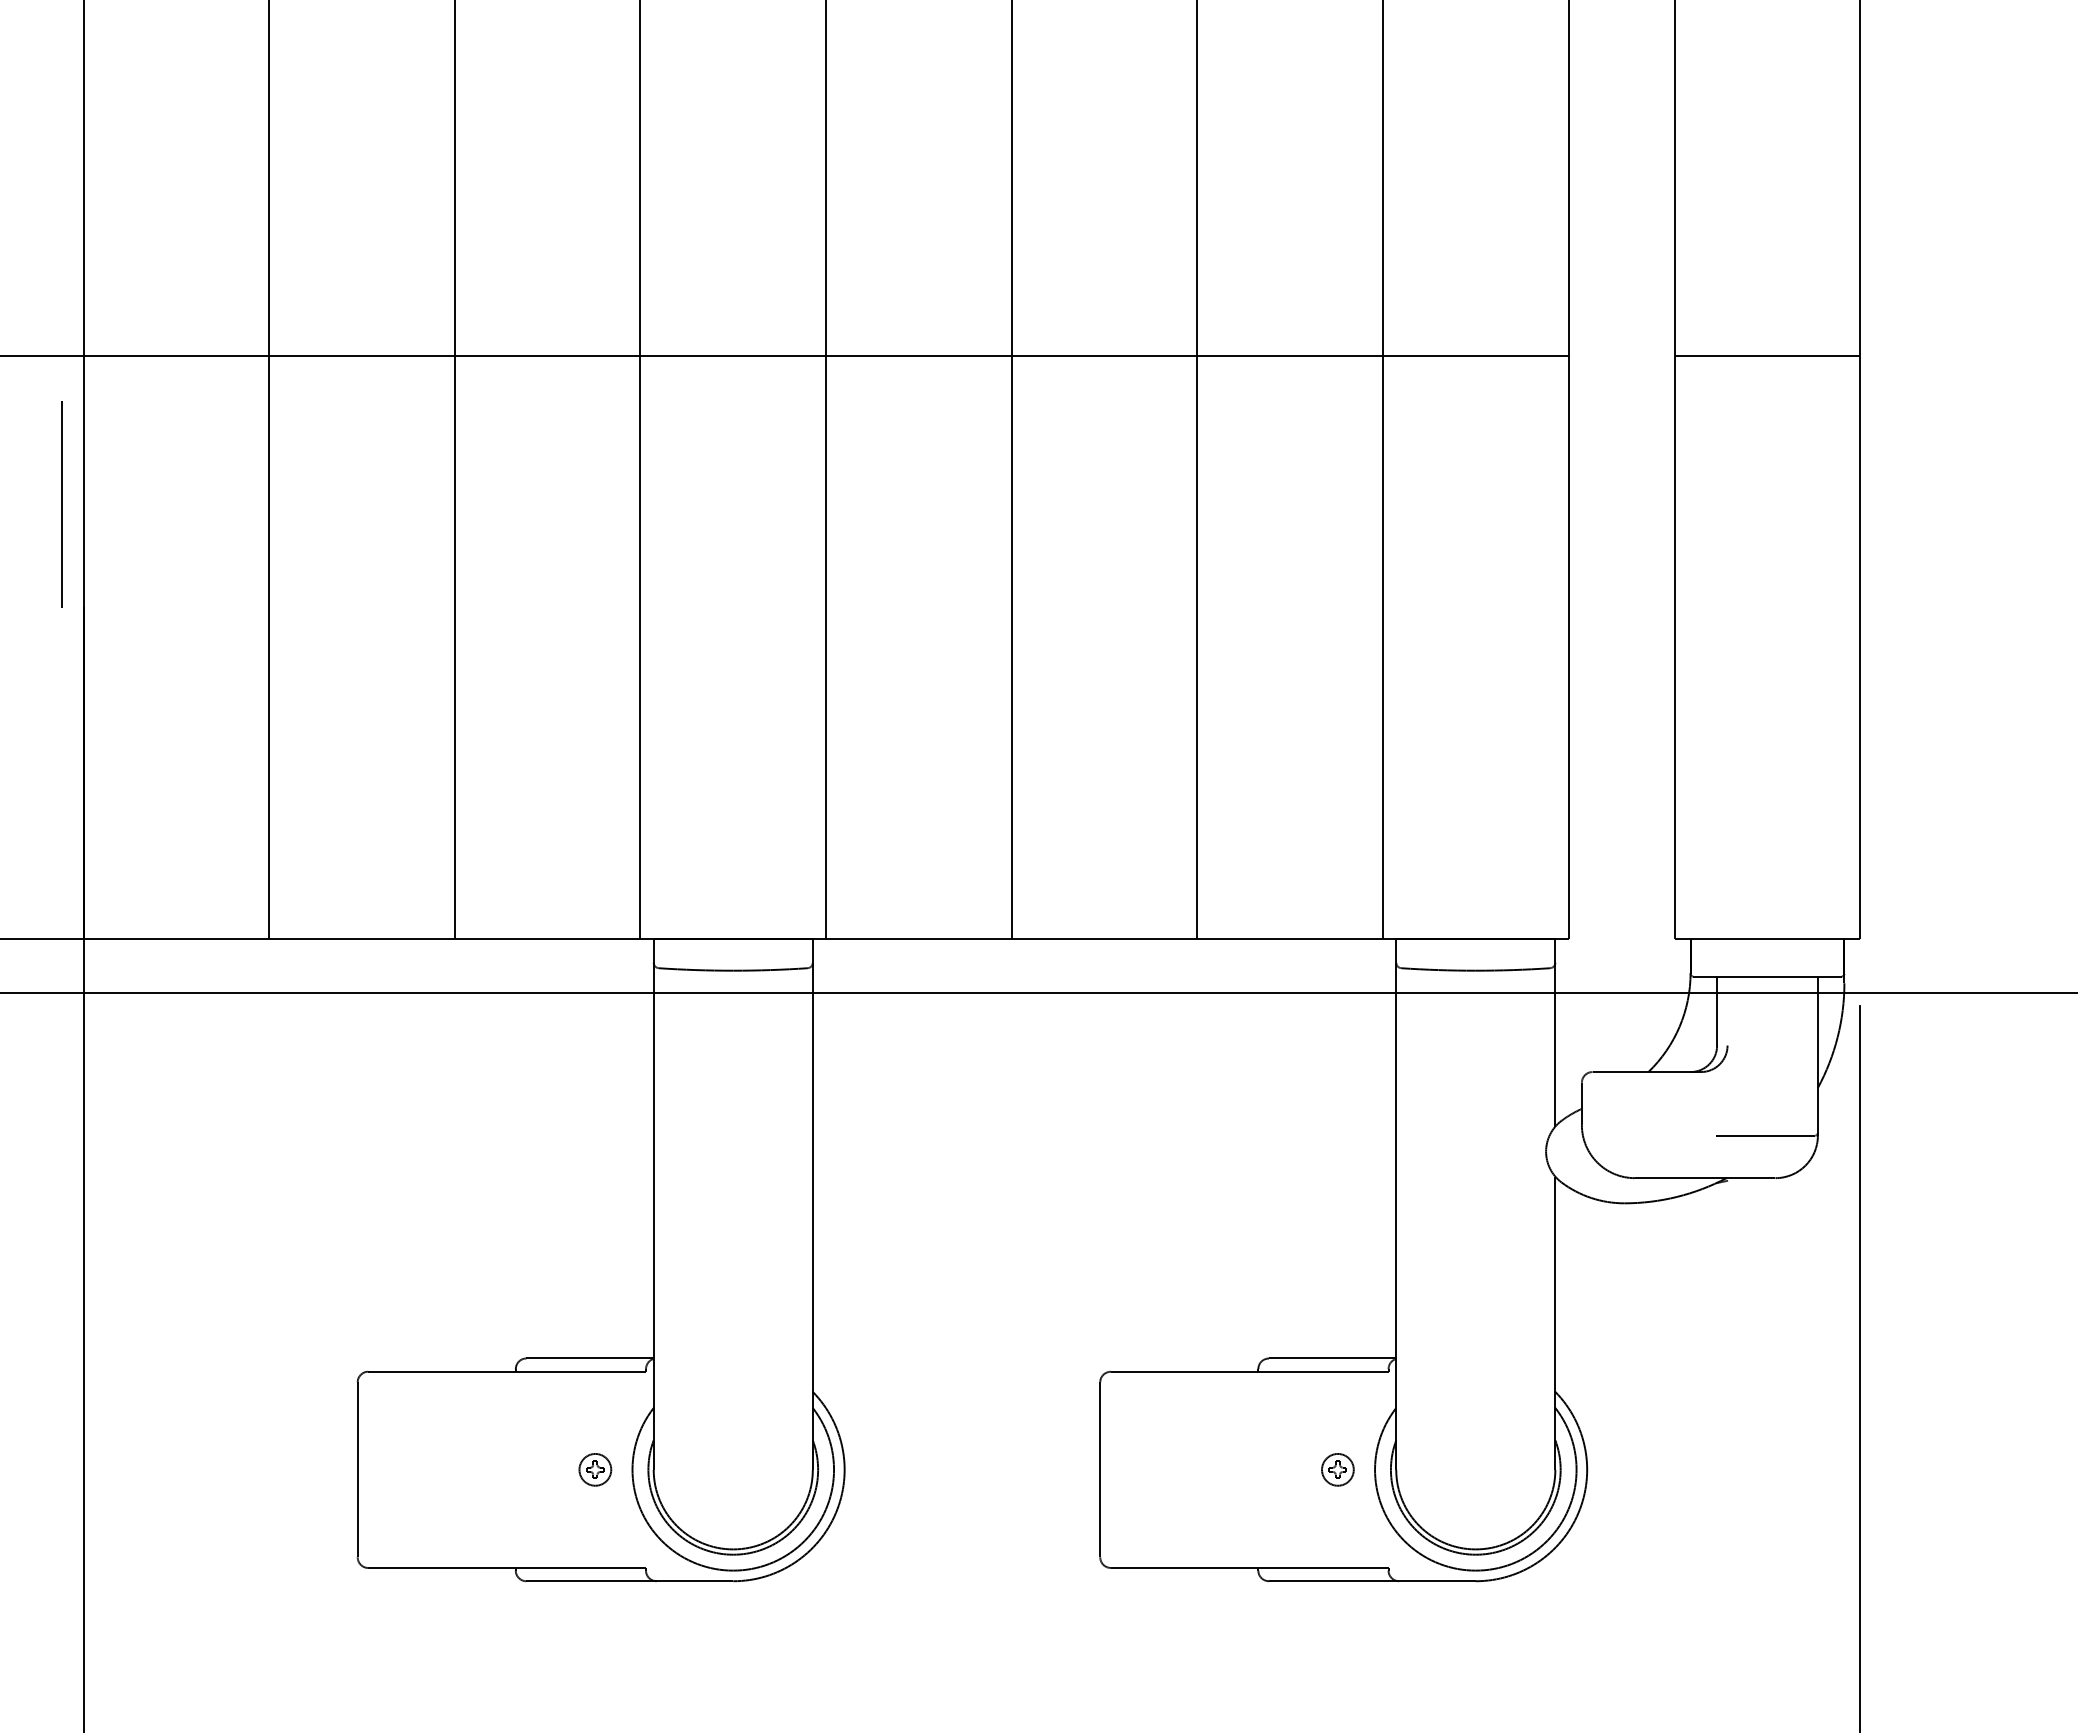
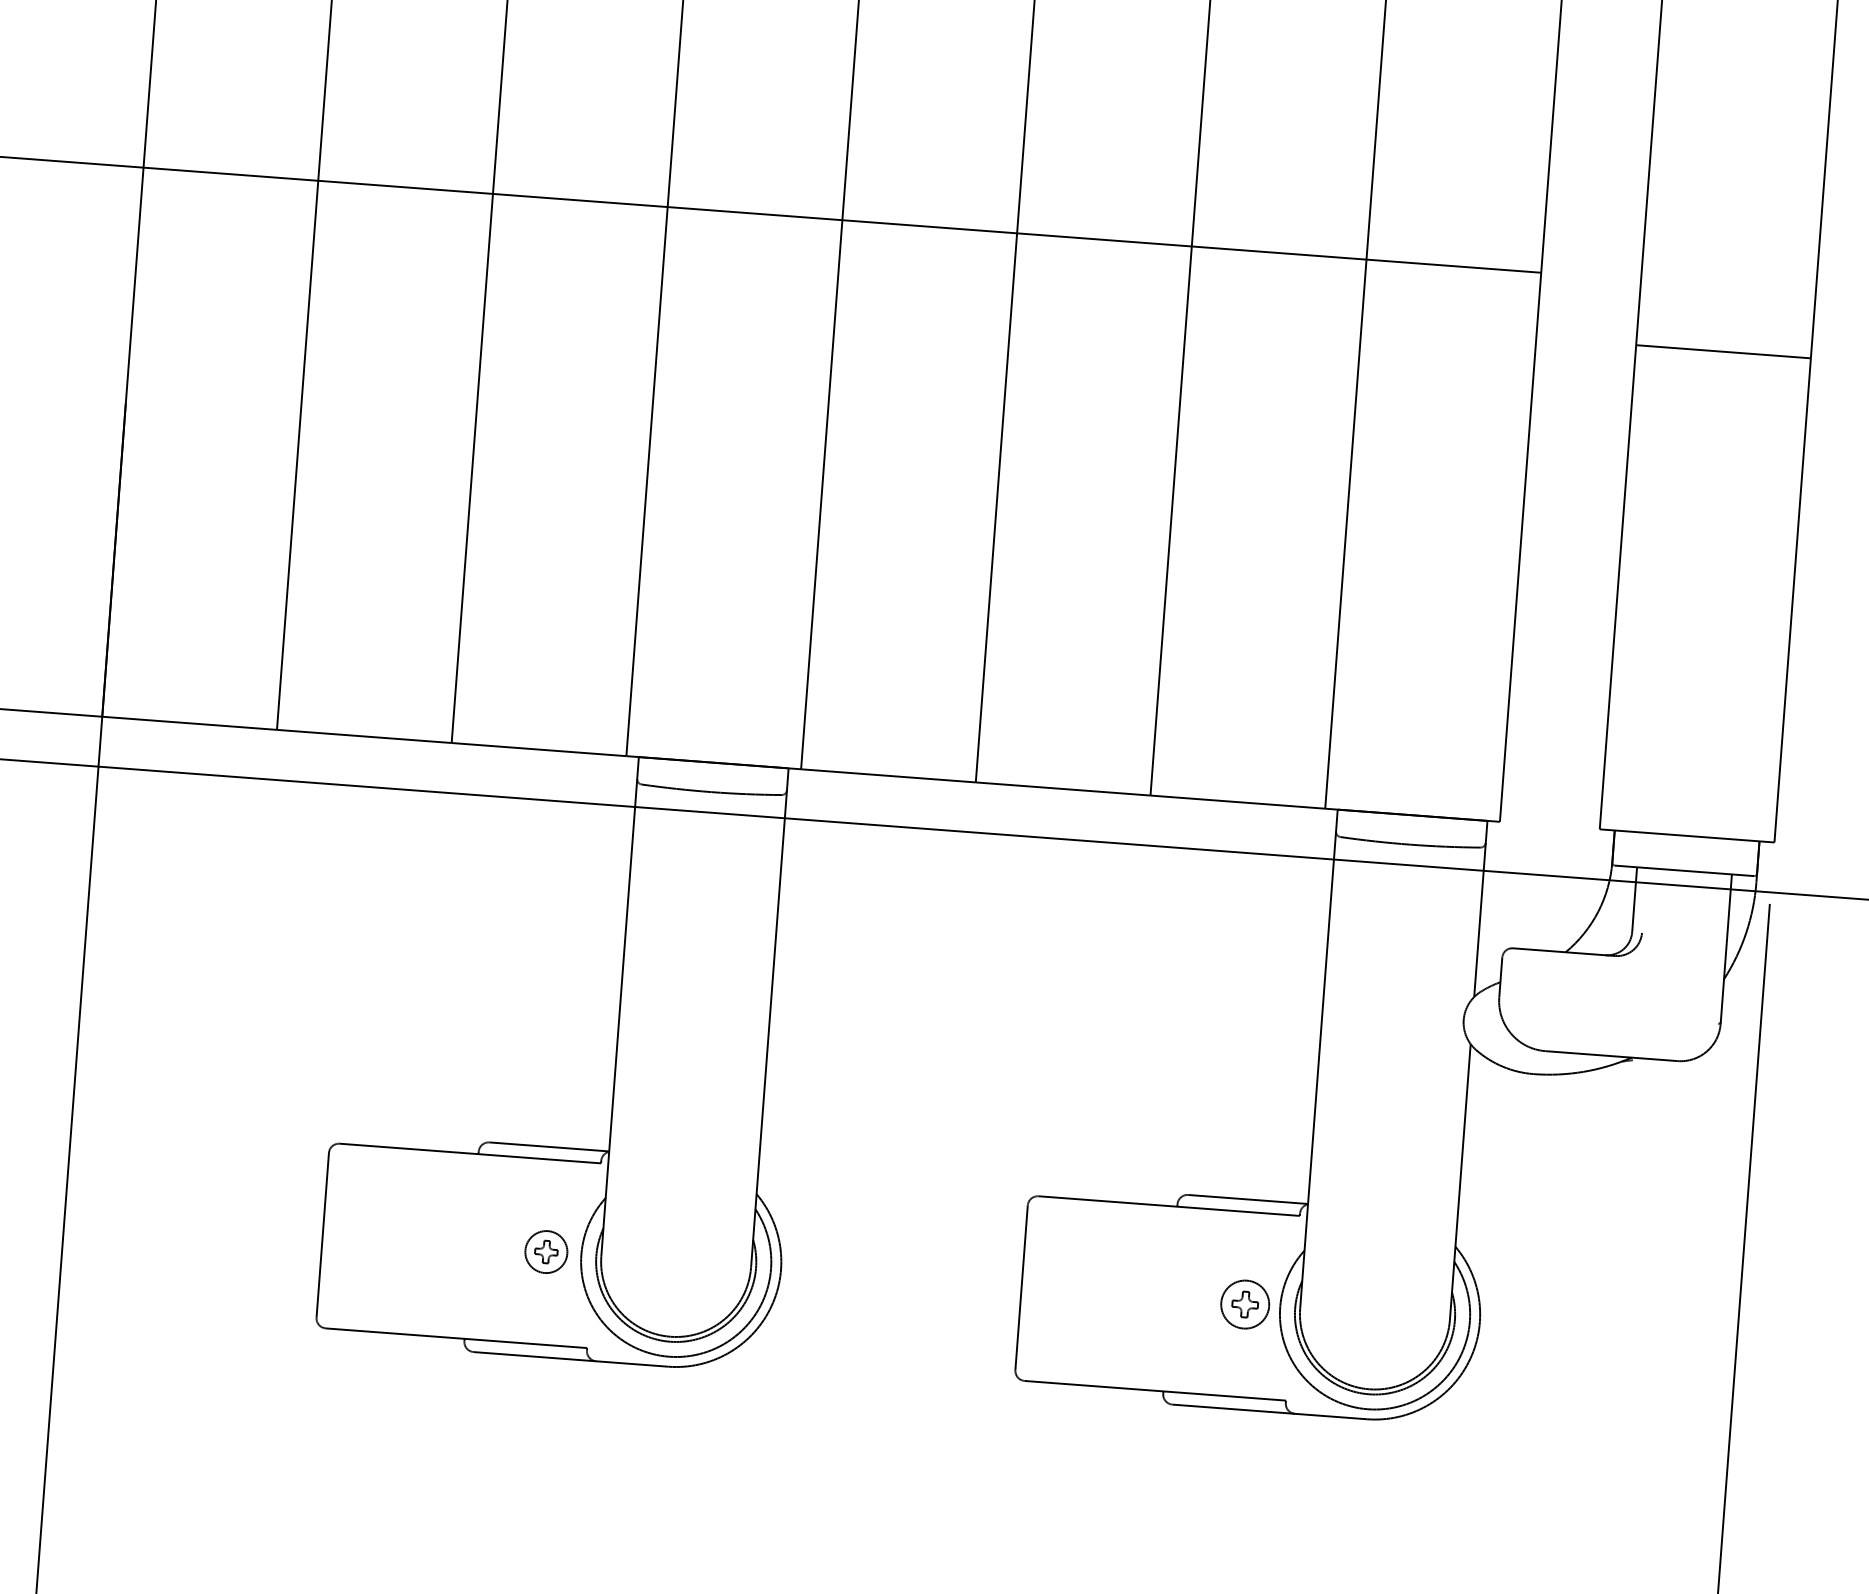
line: (1767, 356) -> (1723, 352), moved
line: (62, 504) -> (113, 305), removed
line: (1765, 1135) -> (1671, 1020), removed
part: (595, 1469) -> (546, 1251), size x1.4
part: (1337, 1469) -> (1244, 1304), size x1.6

